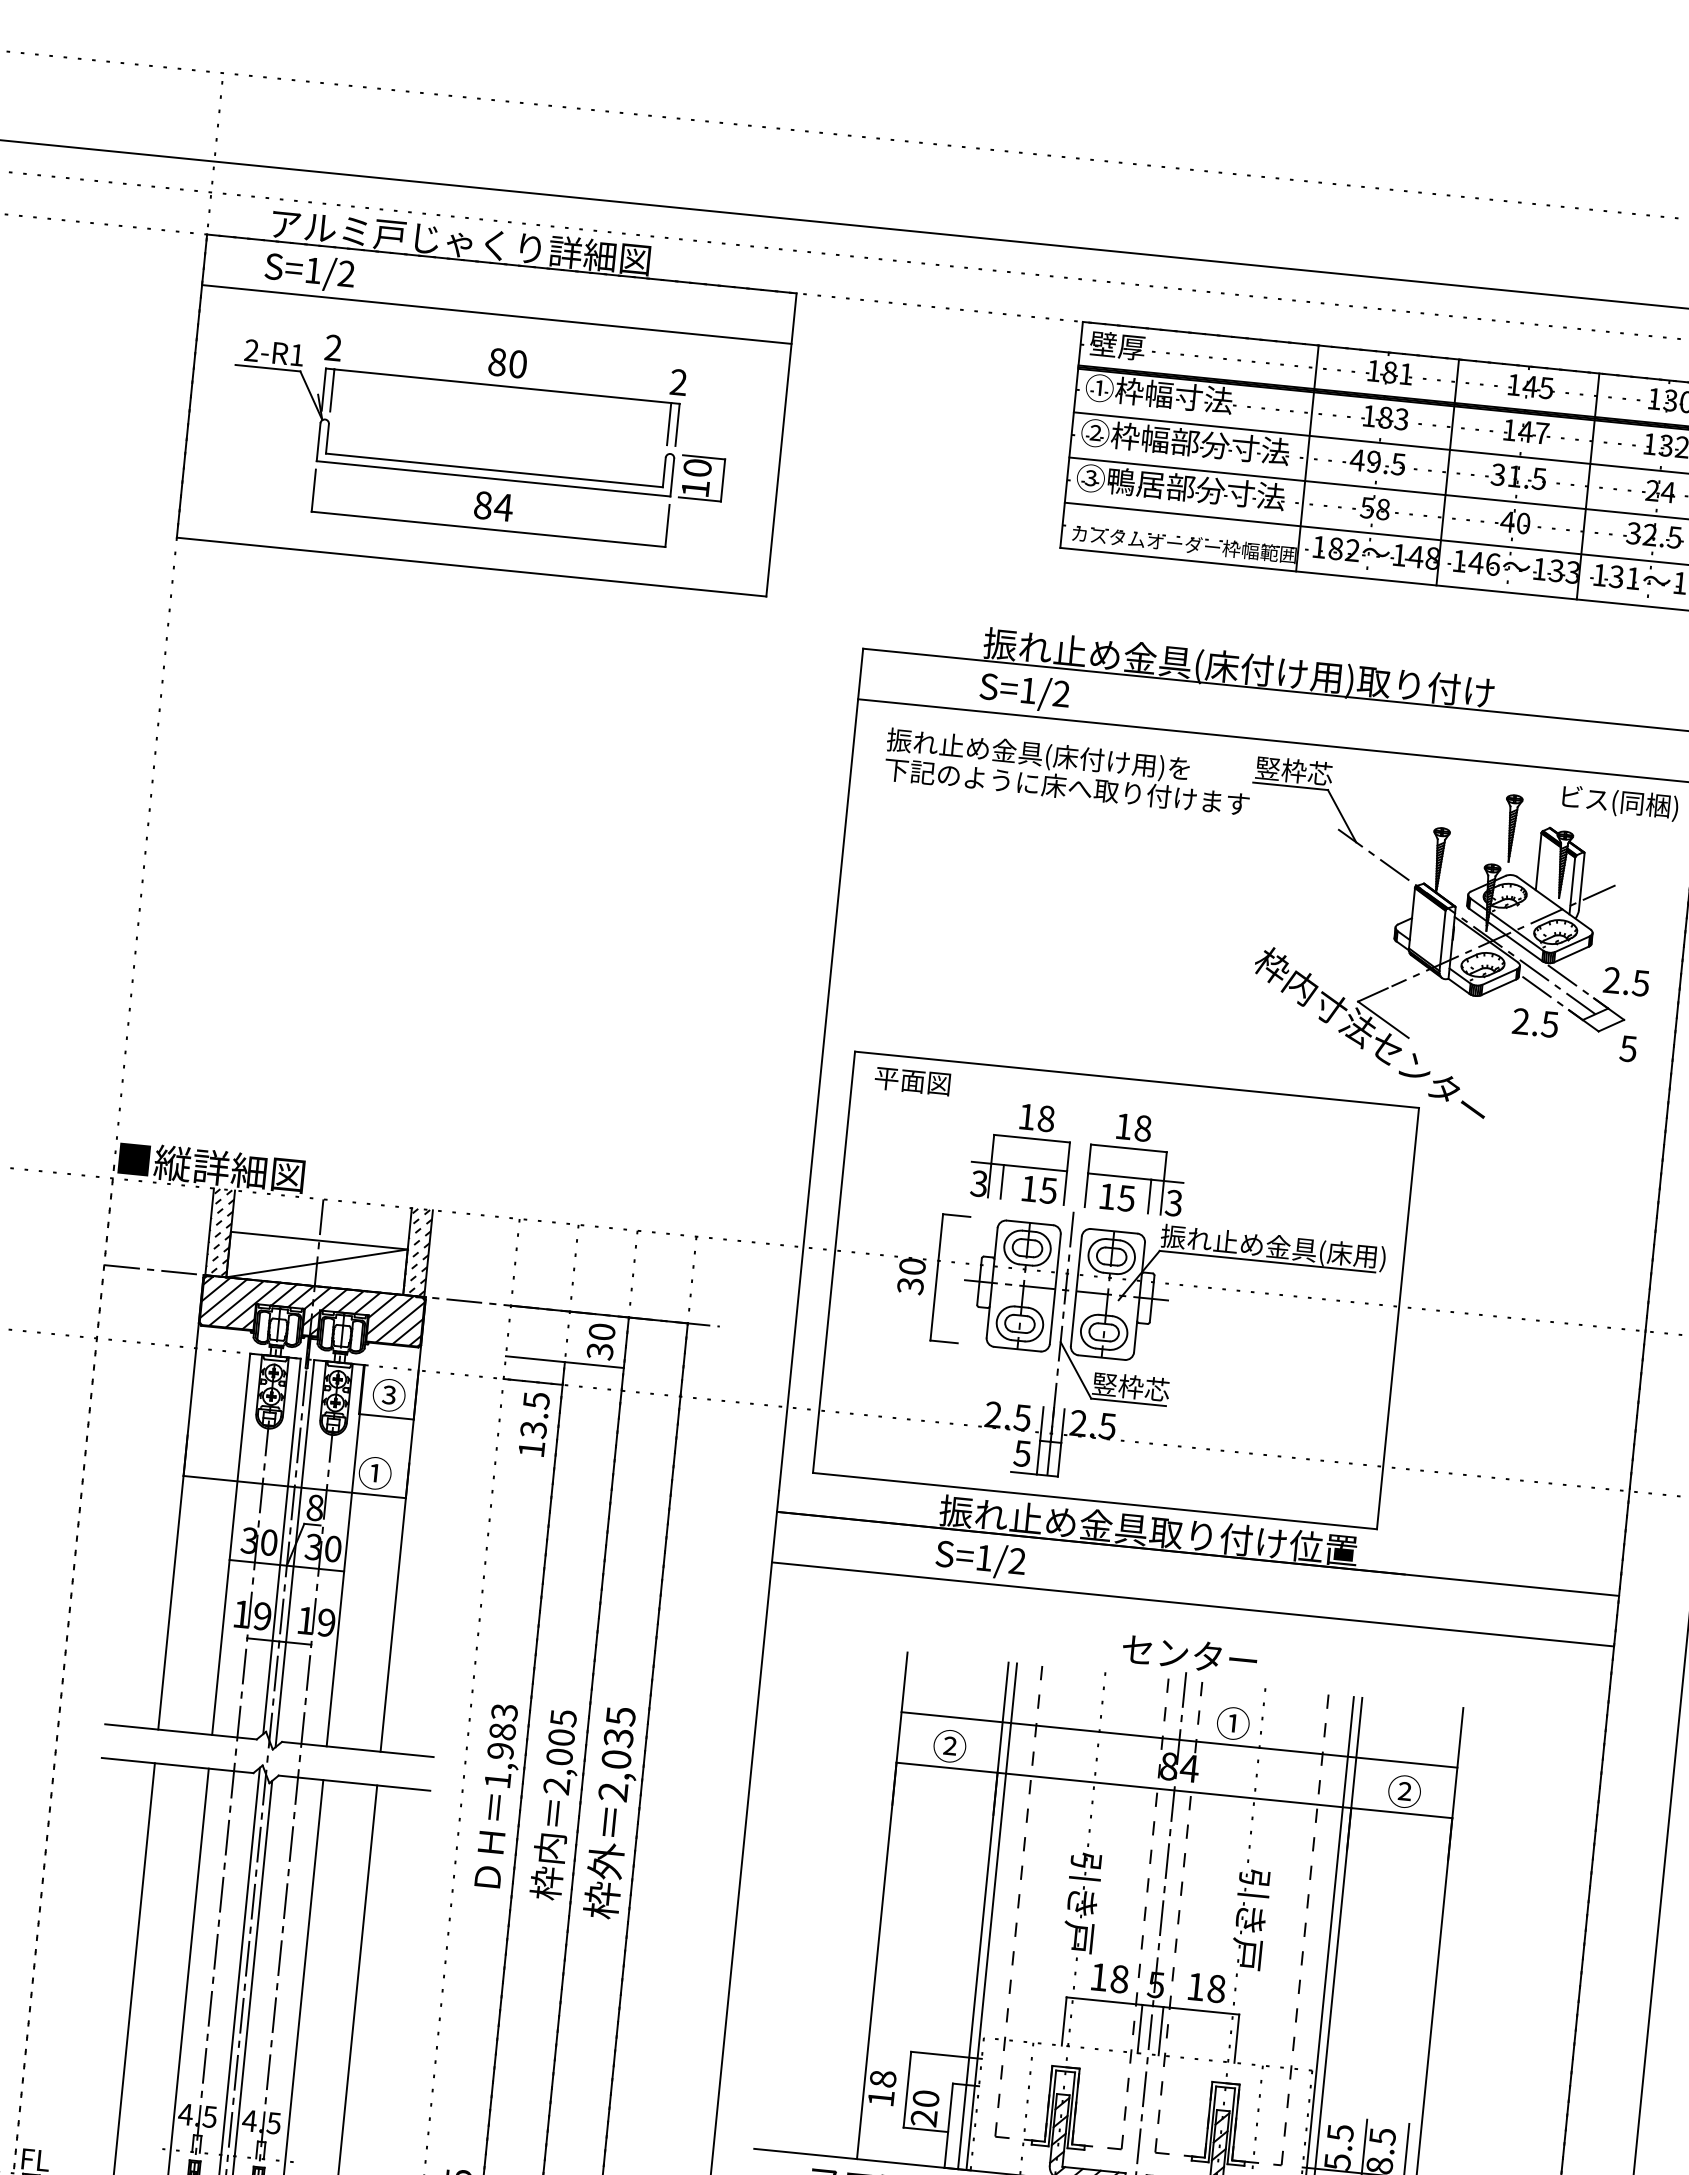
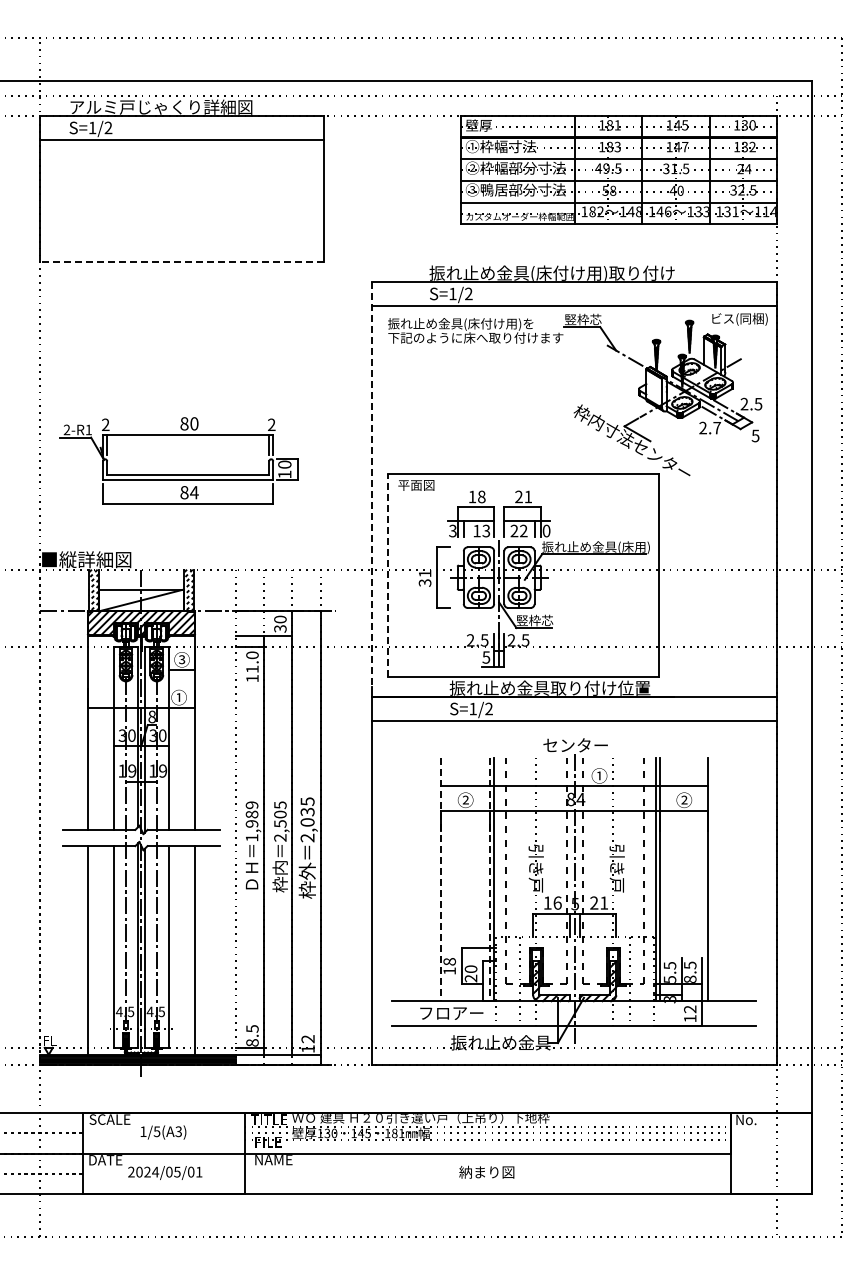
part: (474, 466) -> (178, 474), moved
line: (470, 566) -> (181, 261), solid -> dashed
text: (1550, 1025) -> (717, 428), 2.5 -> 2.7
line: (821, 1070) -> (372, 484), solid -> dashed
text: (1133, 1126) -> (523, 496), 18 -> 21
text: (1049, 1189) -> (486, 530), 15 -> 13
text: (1115, 1196) -> (518, 530), 15 -> 22
text: (1173, 1202) -> (546, 530), 3 -> 0
line: (834, 1260) -> (387, 574), solid -> dashed
text: (911, 1266) -> (424, 573), 30 -> 31
text: (535, 1415) -> (252, 662), 13.5 -> 11.0
text: (505, 1712) -> (252, 805), 1,983 -> 1,989
text: (559, 1756) -> (280, 823), 2,005 -> 2,505
line: (883, 1906) -> (441, 879), solid -> dashed
line: (982, 1916) -> (489, 879), solid -> dashed
text: (1119, 1977) -> (557, 902), 18 -> 16
text: (1206, 1986) -> (599, 902), 18 -> 21

